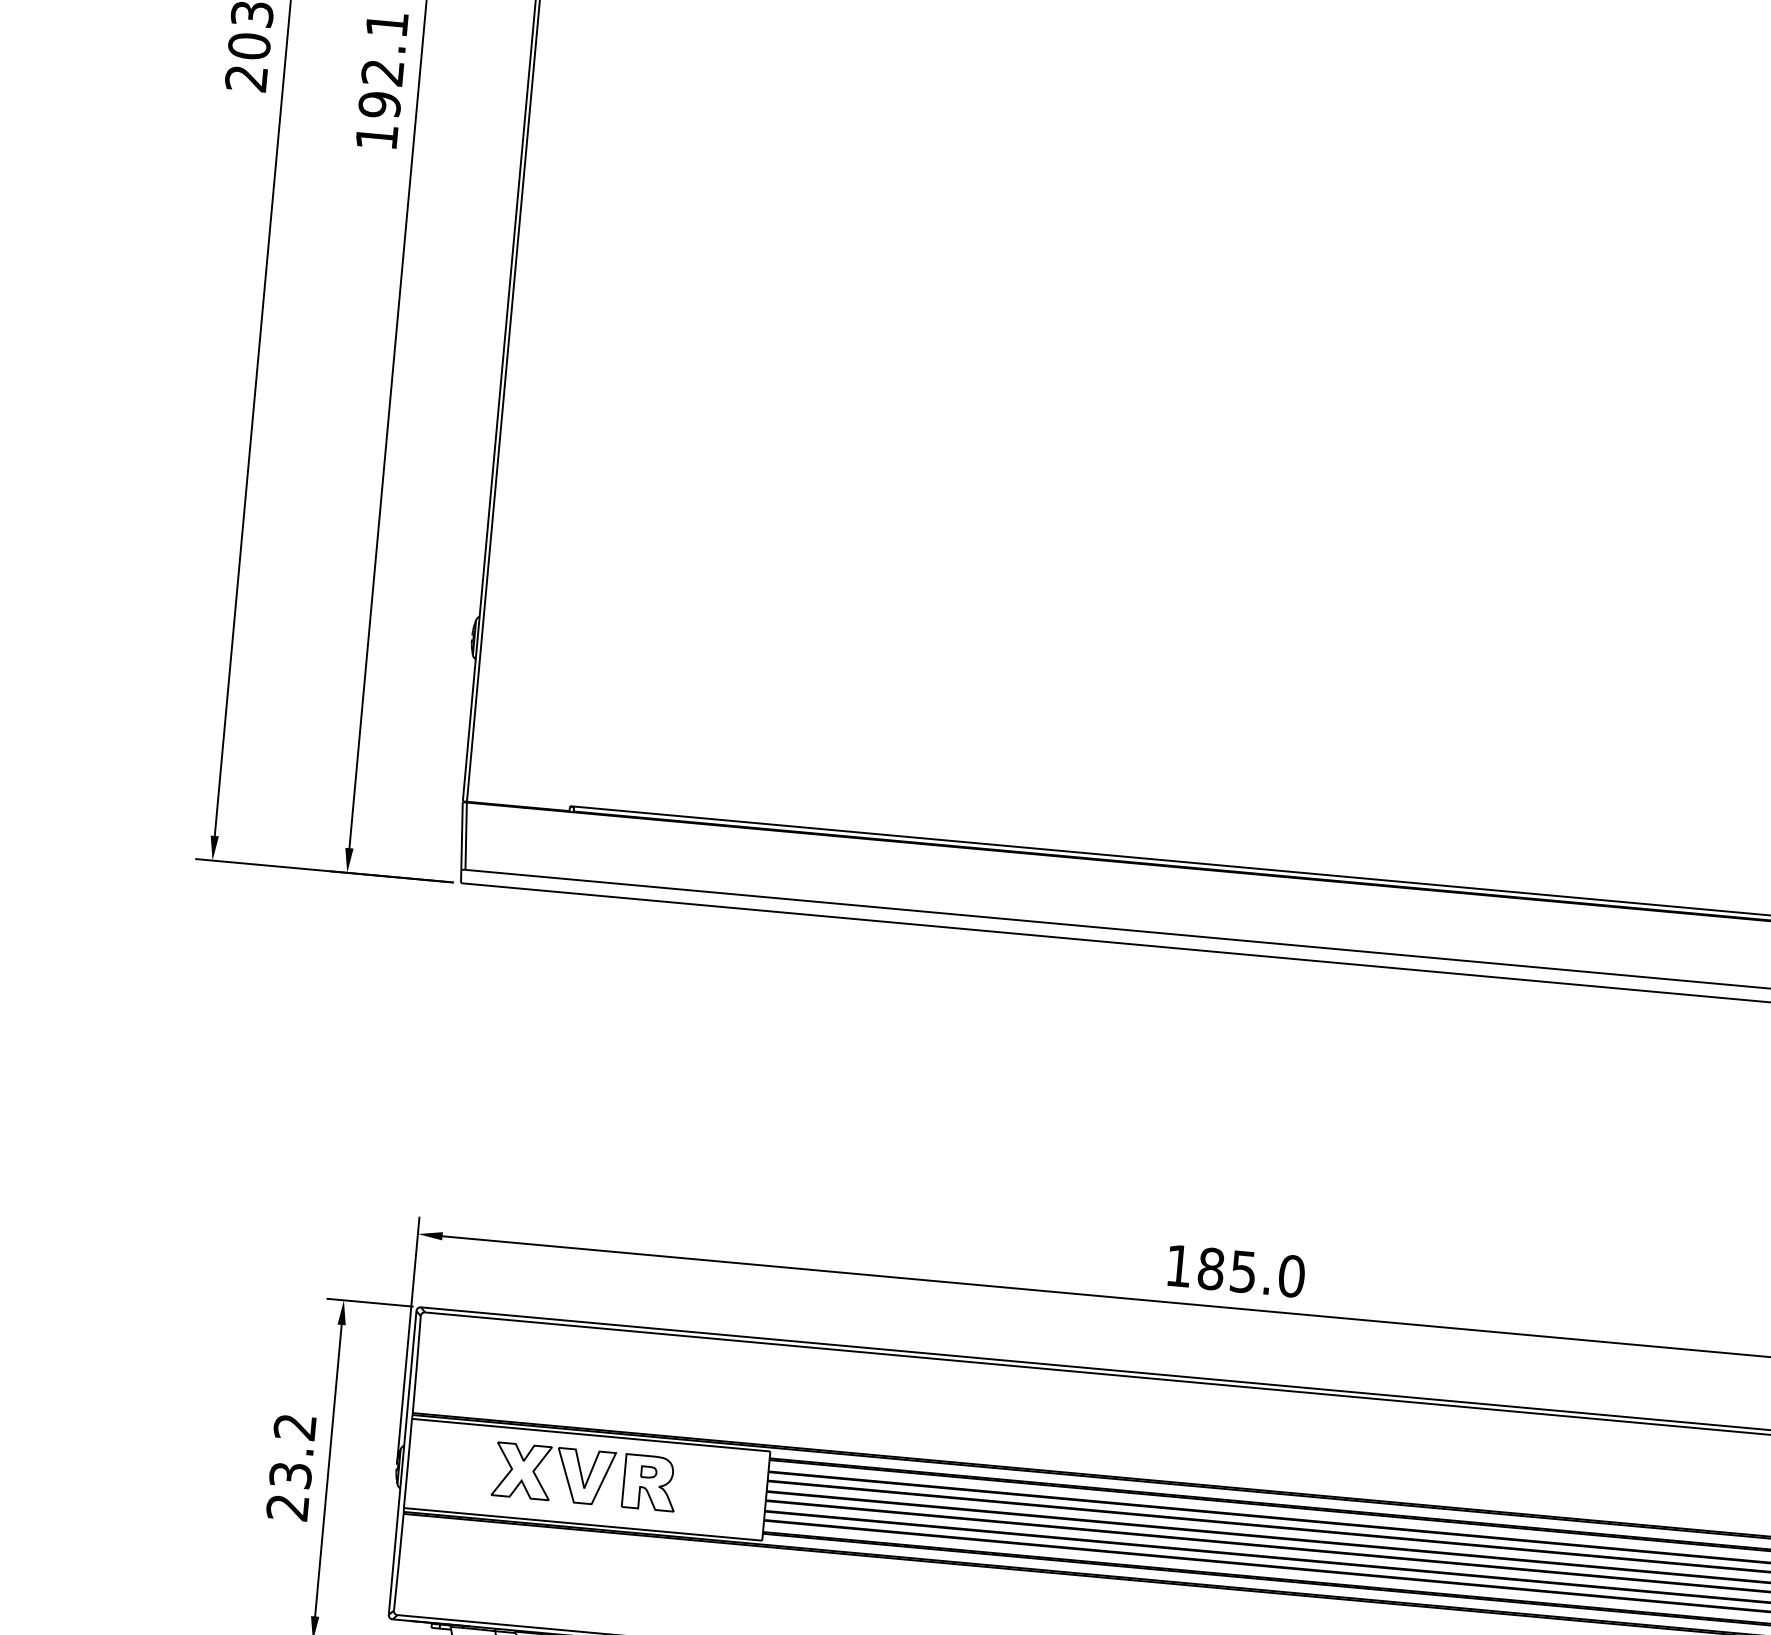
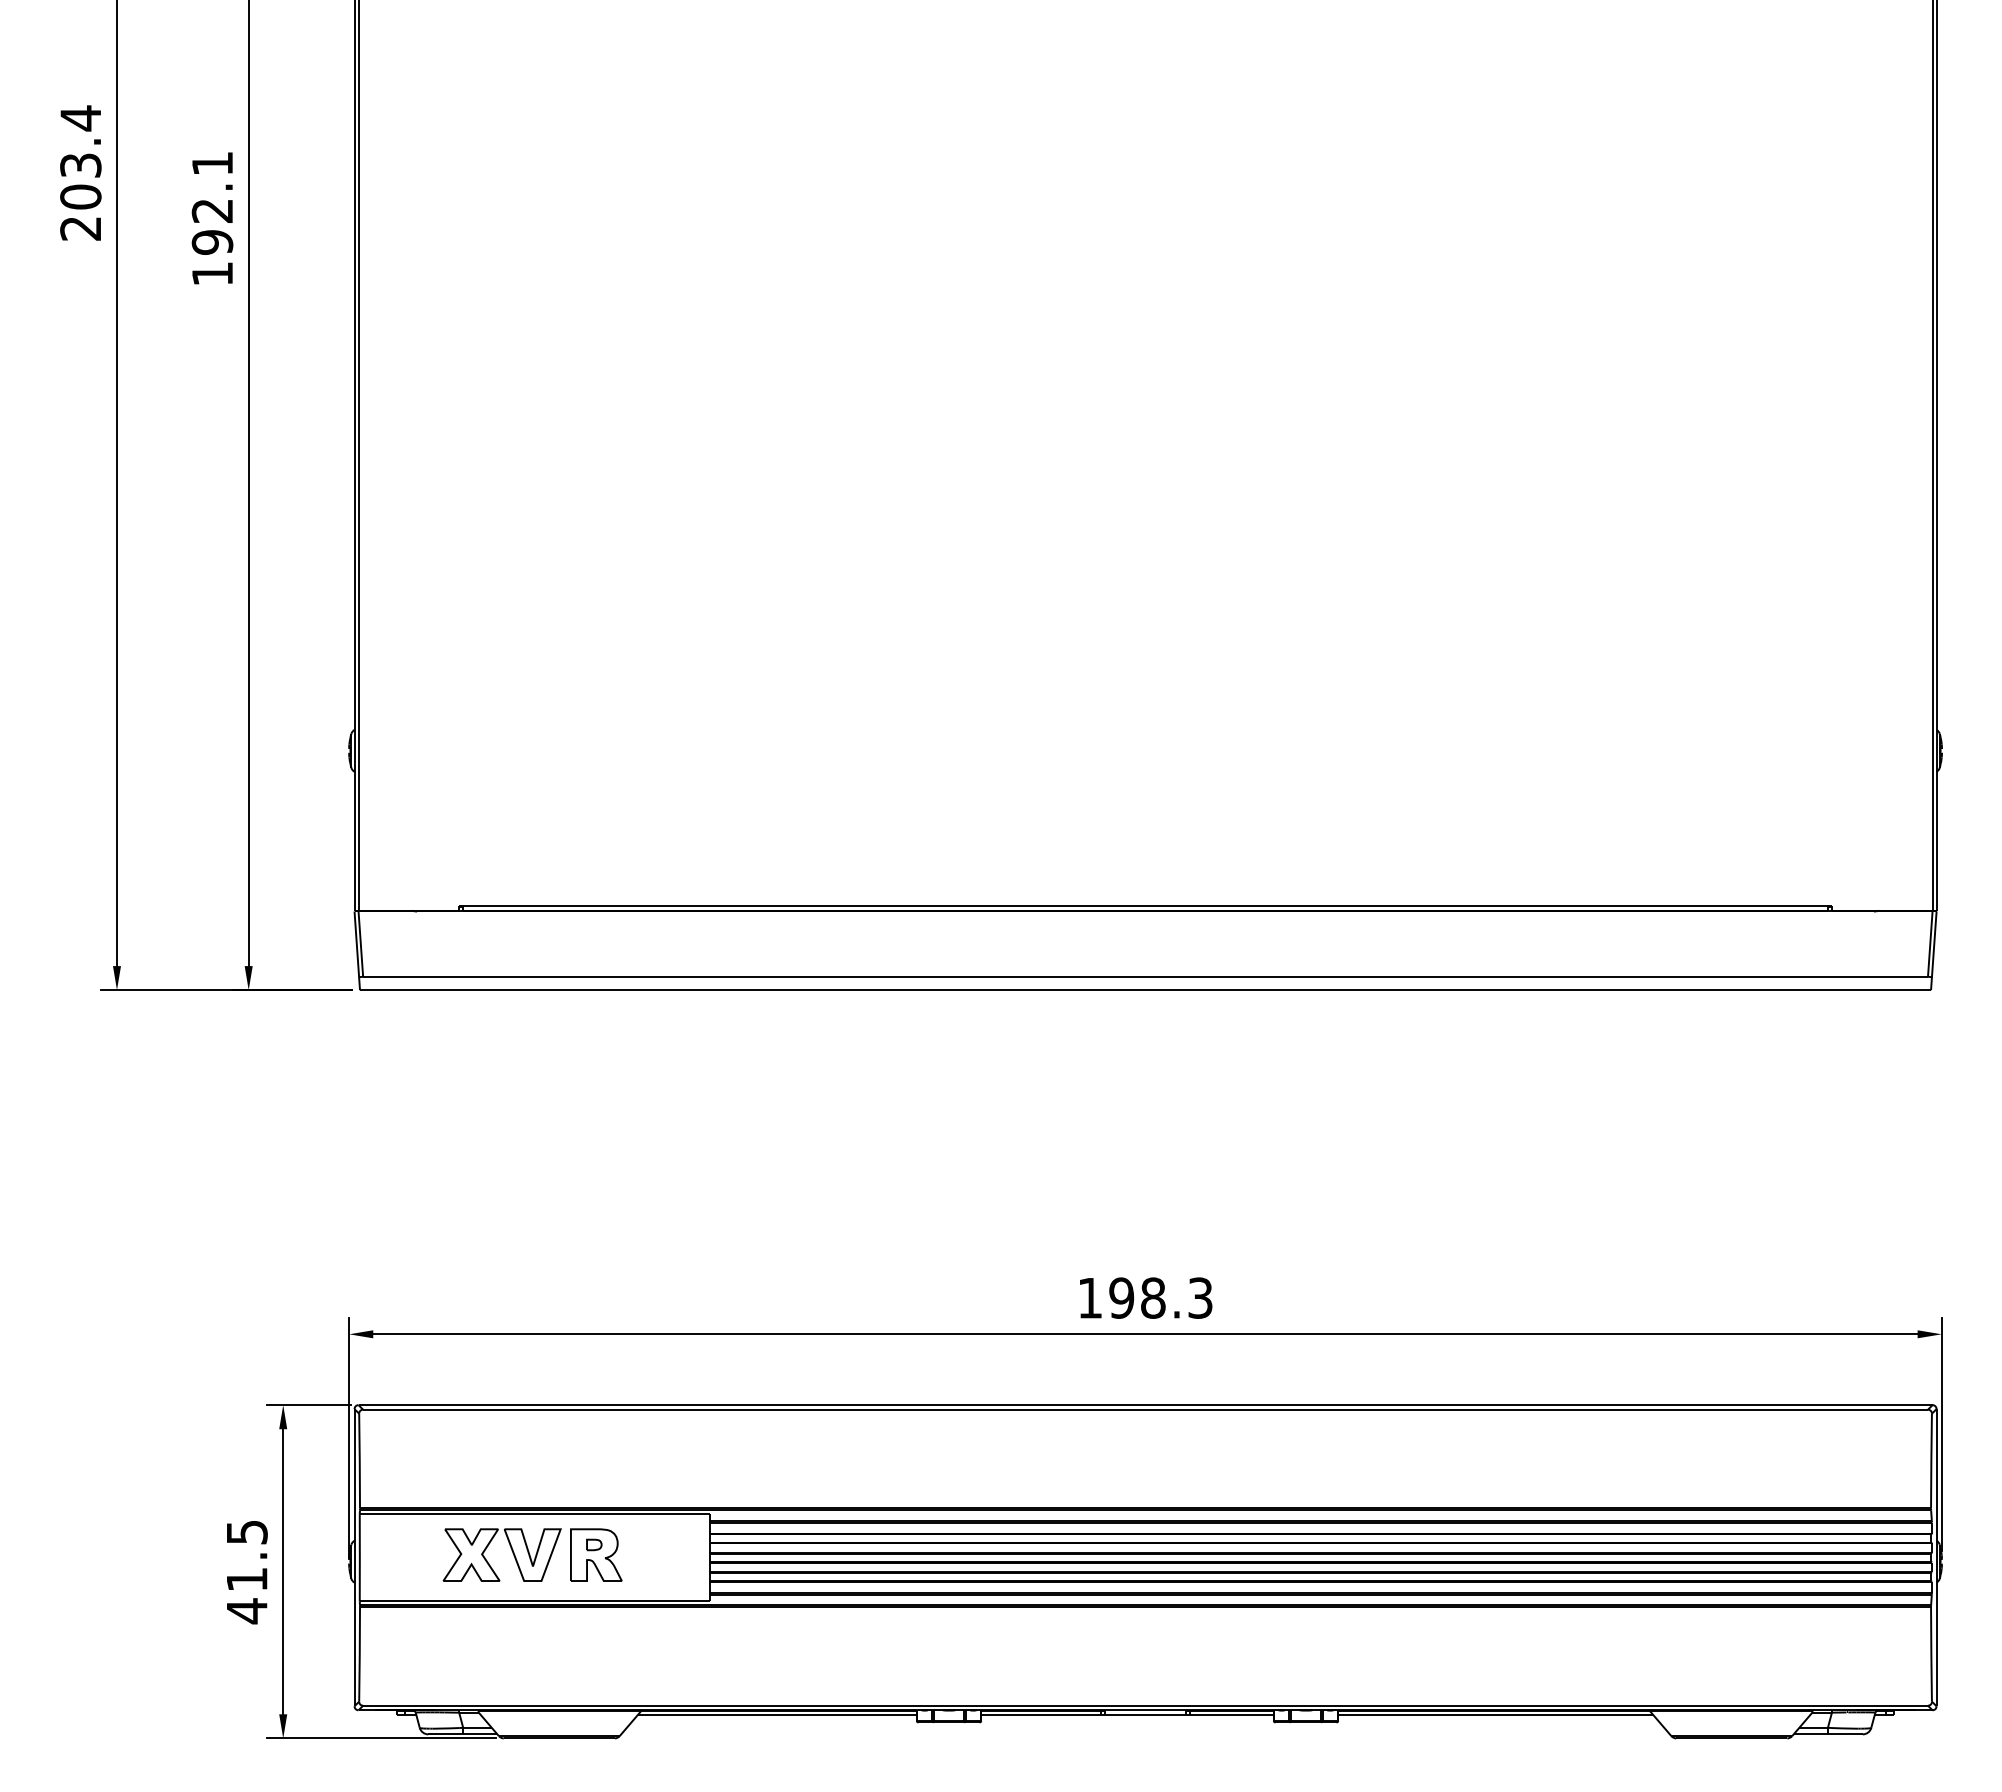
text: (1251, 1272) -> (1161, 1297), 185.0 -> 198.3
text: (290, 1468) -> (246, 1572), 23.2 -> 41.5

